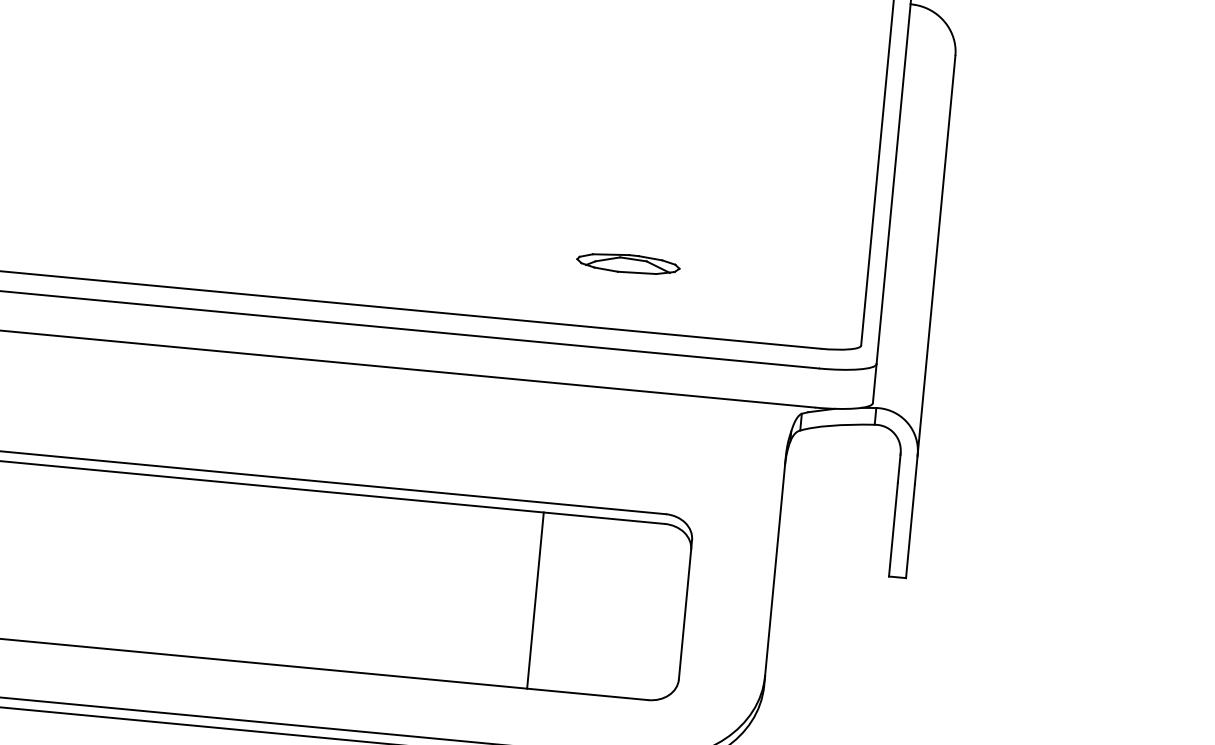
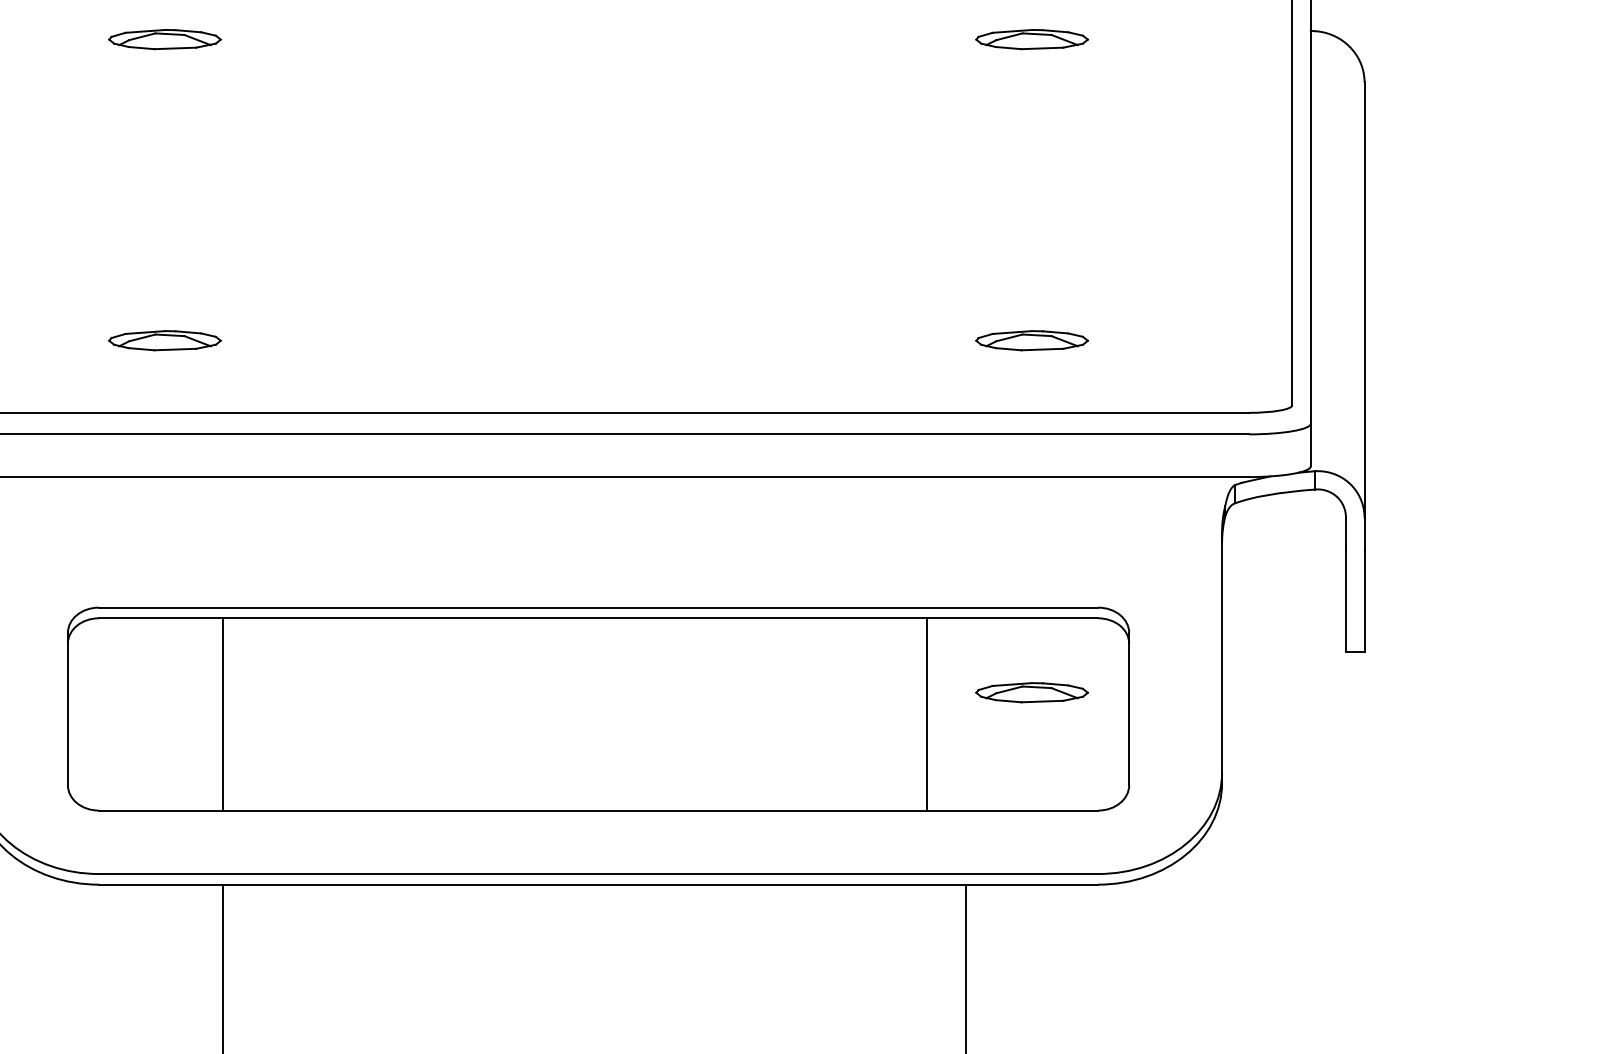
part: (597, 586) -> (1031, 692), added
line: (535, 600) -> (926, 714), moved

